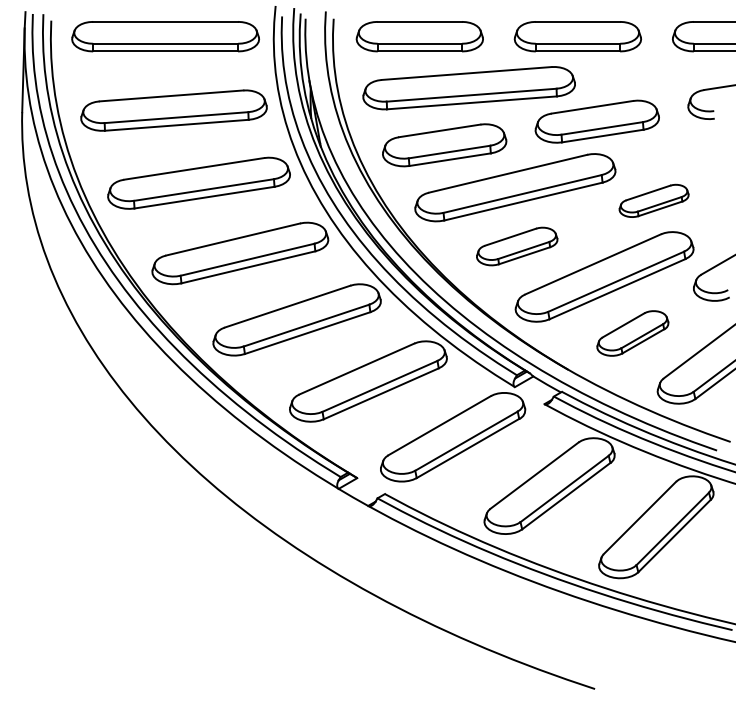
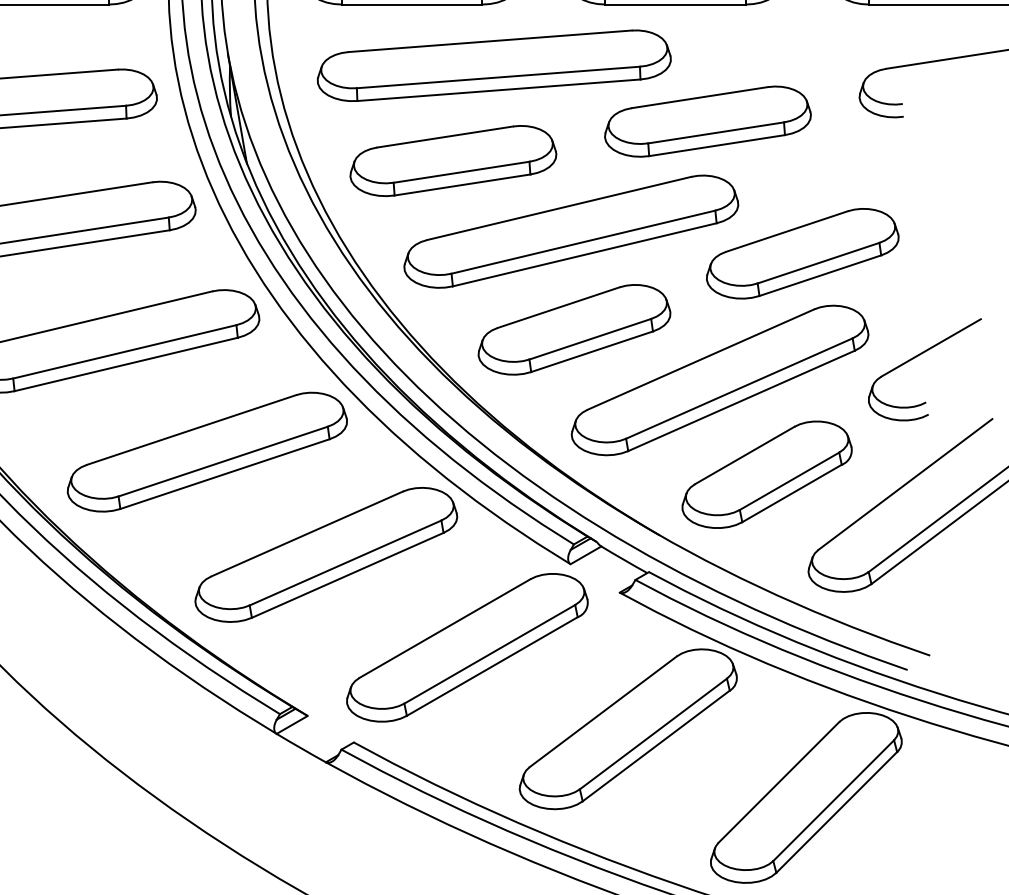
part: (653, 200) -> (801, 253), size x1.67
part: (516, 246) -> (573, 329), size x1.43
part: (632, 333) -> (766, 474), size x1.43

